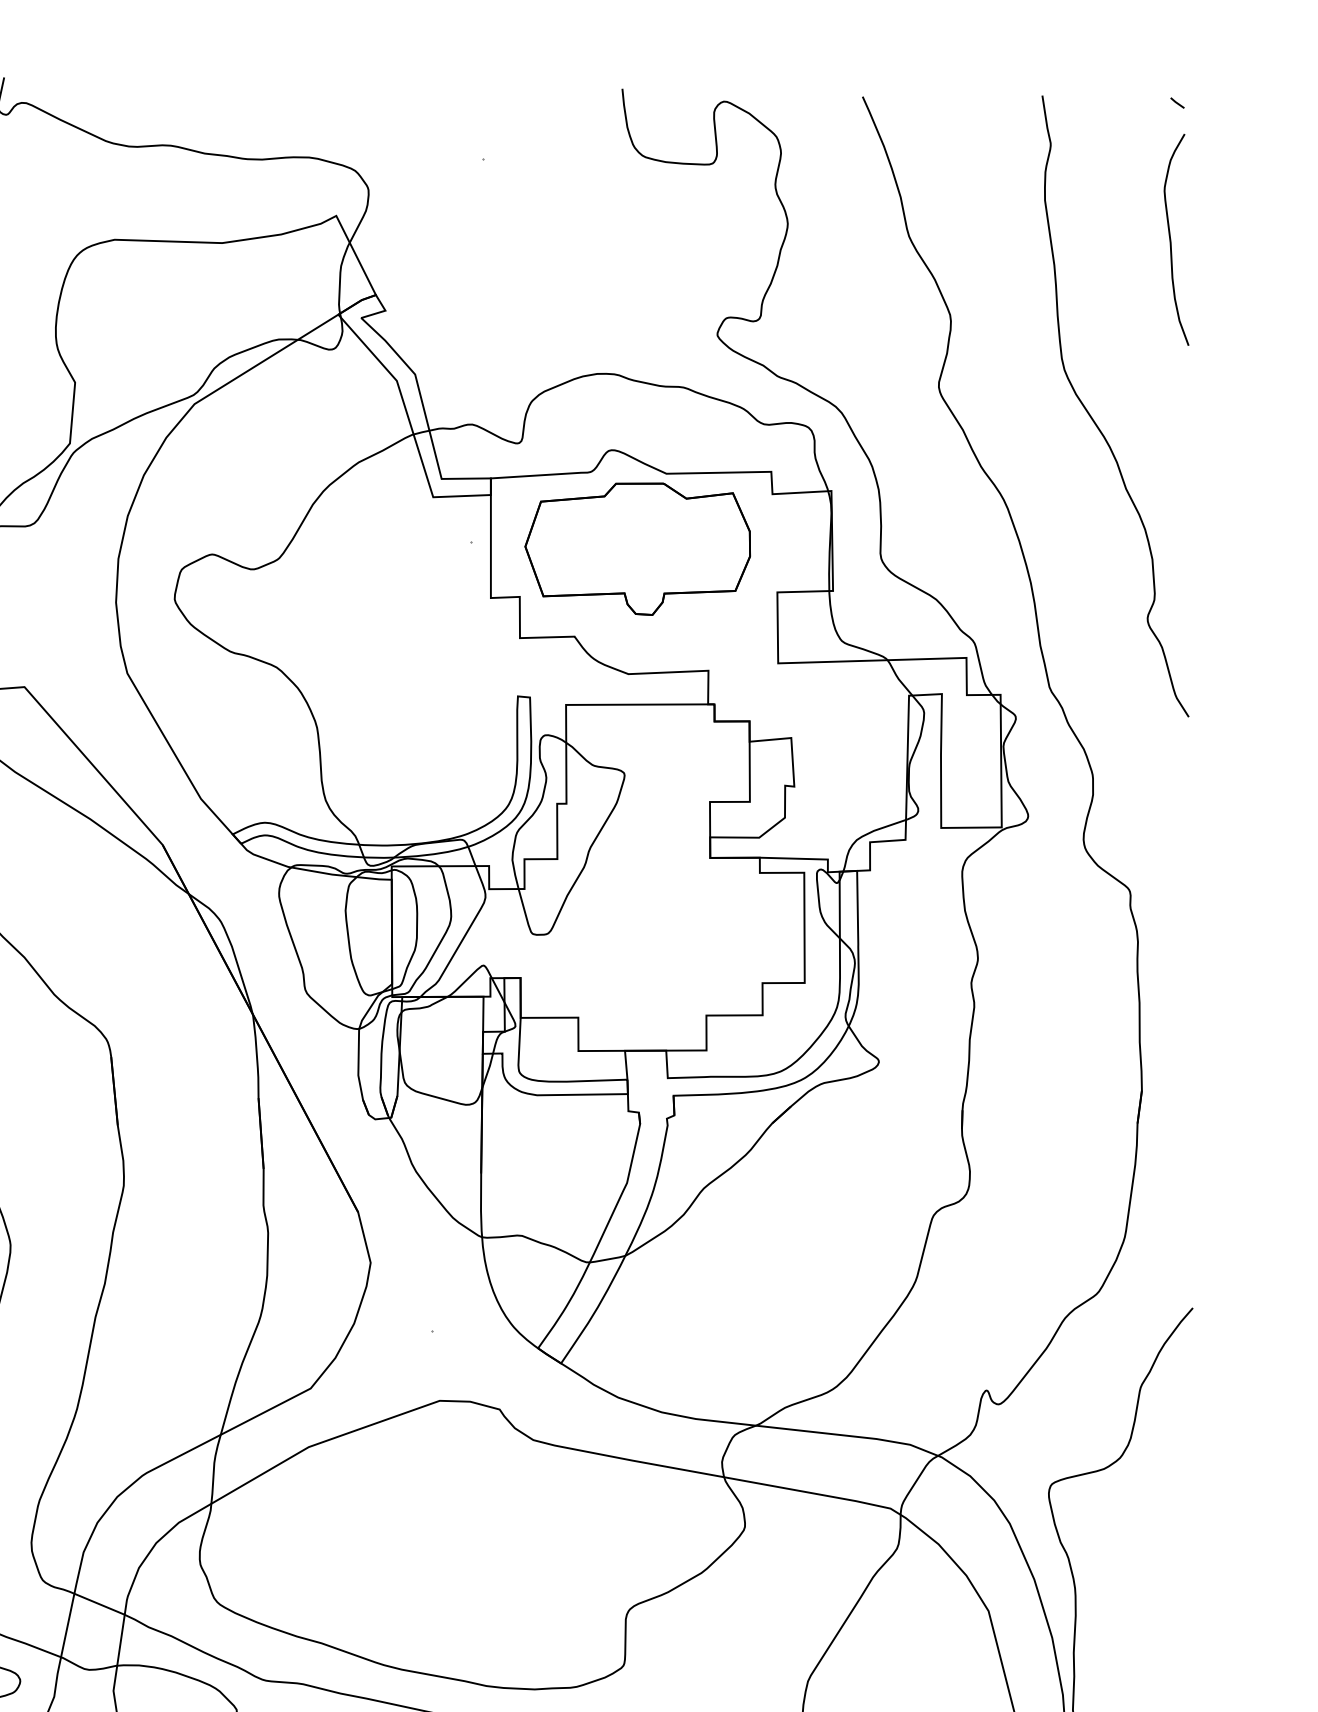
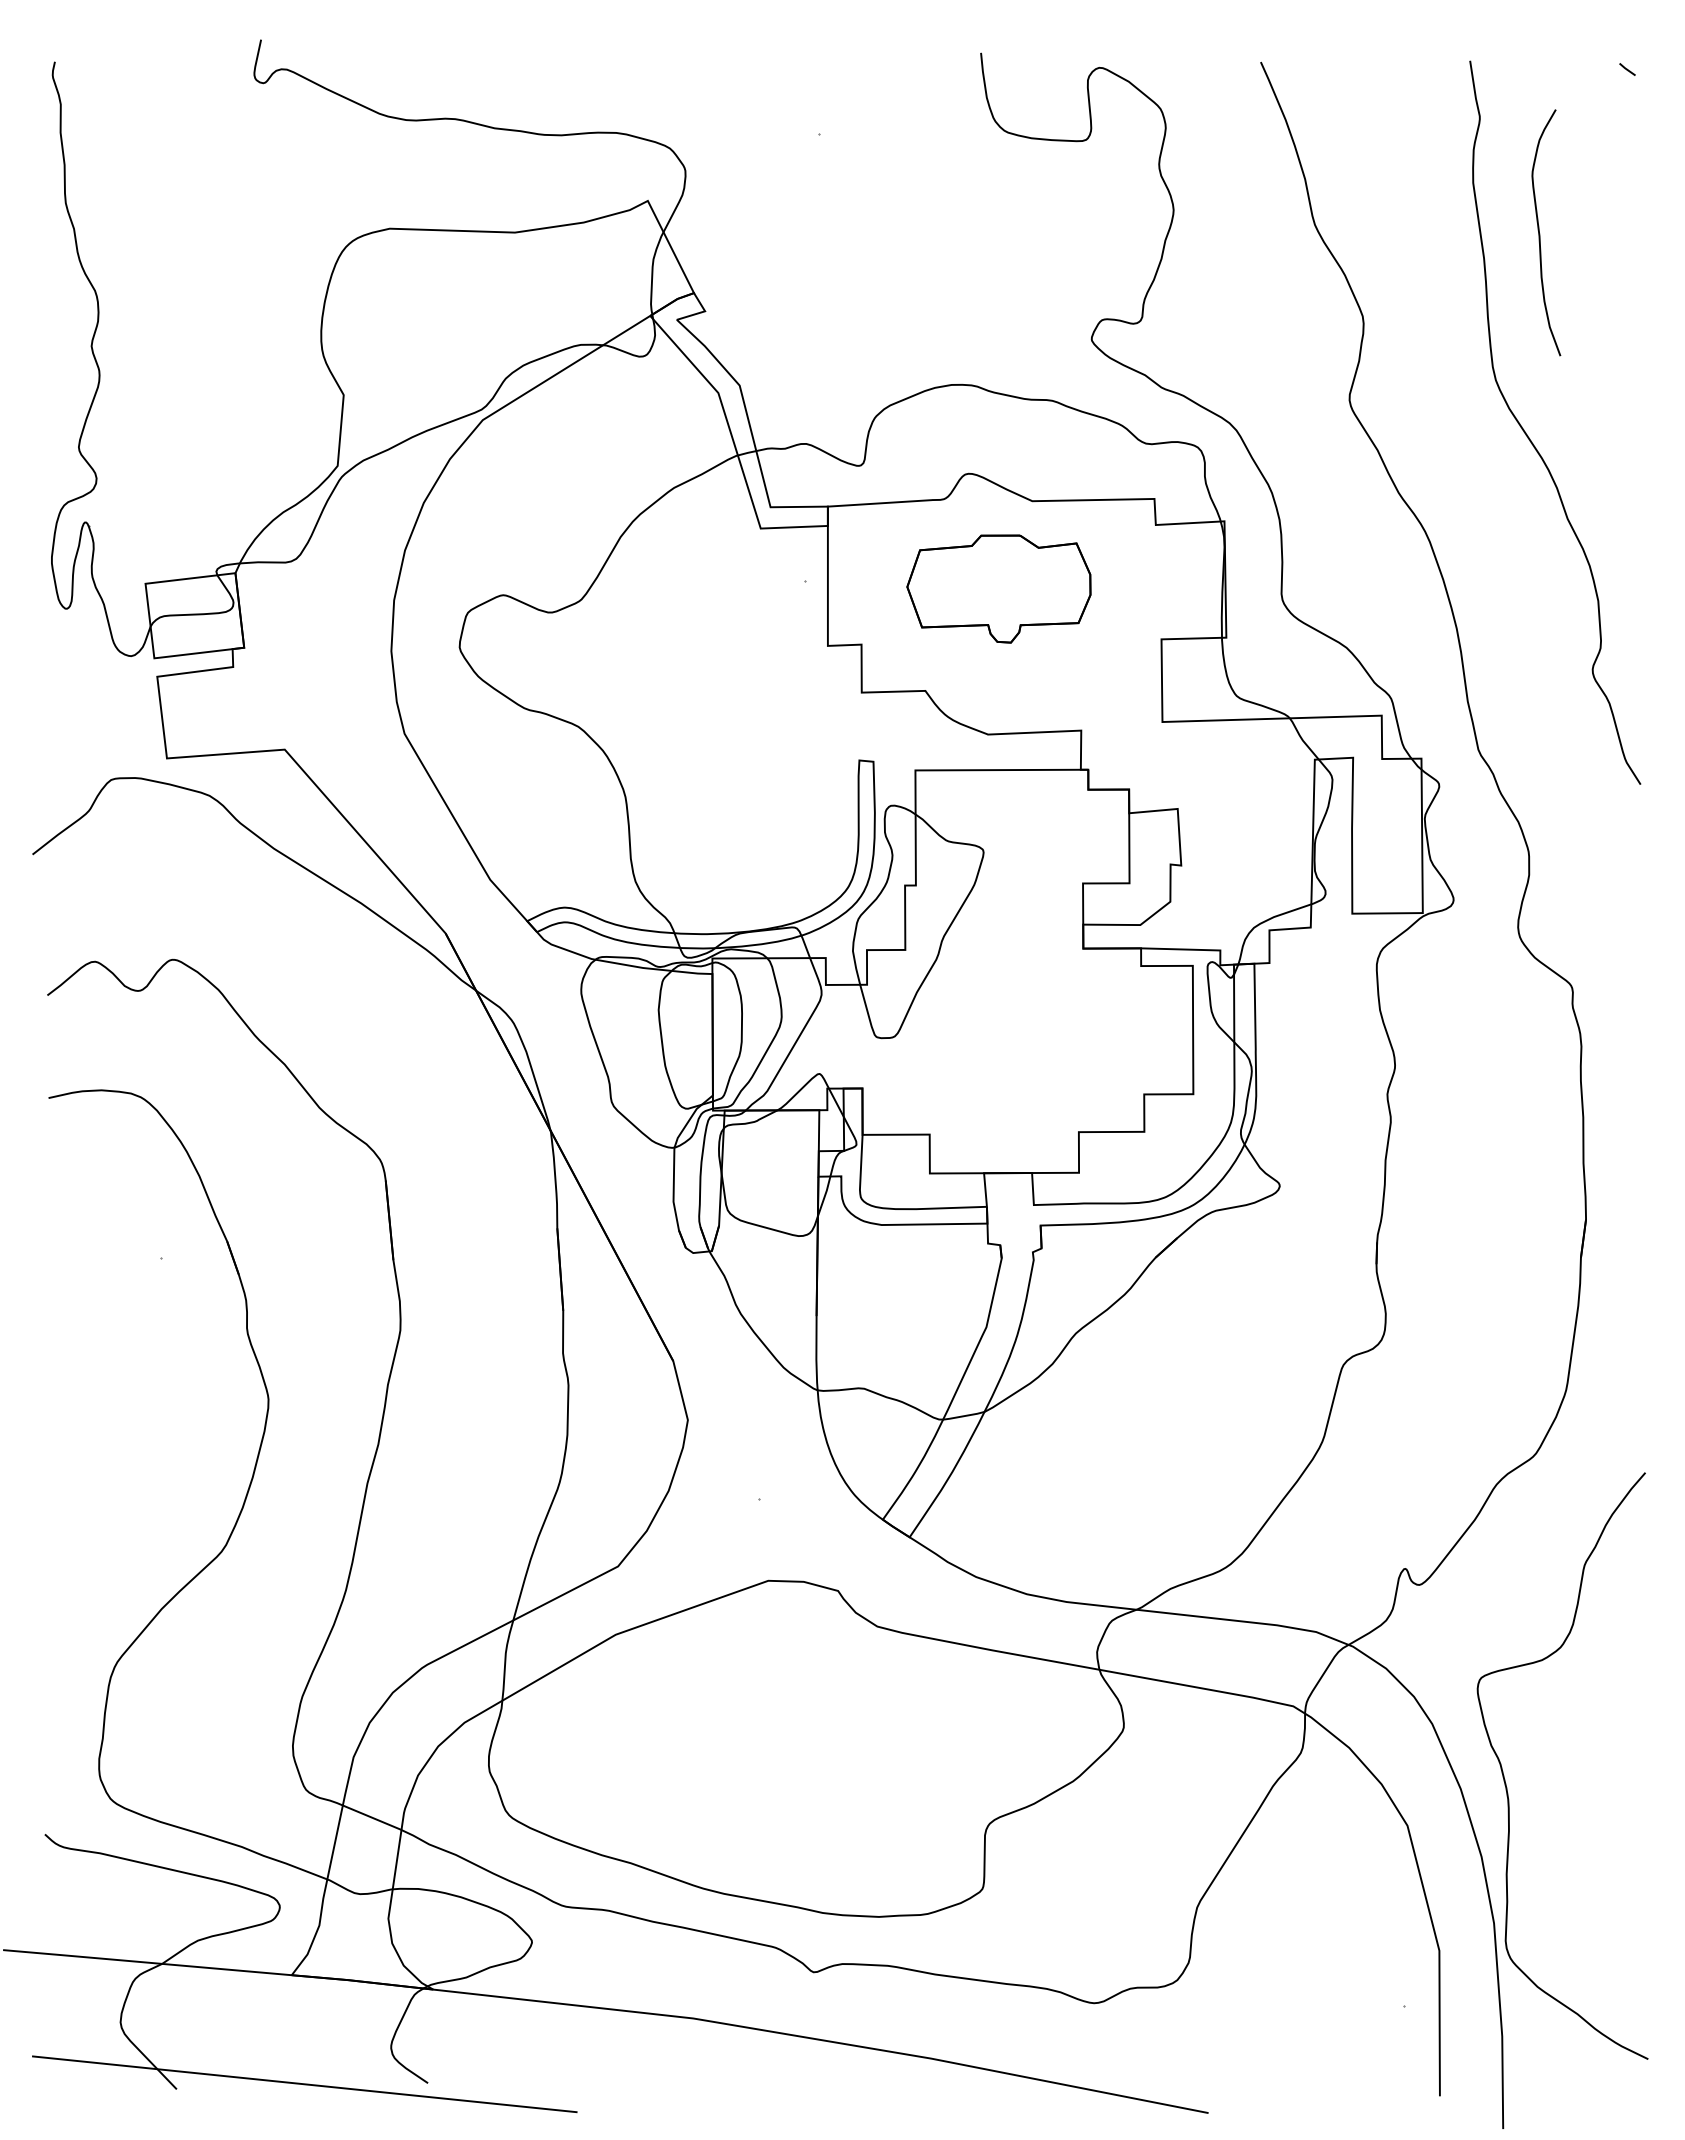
curve: (1171, 240) -> (1540, 233), moved
part: (637, 548) -> (998, 588), size x0.7

